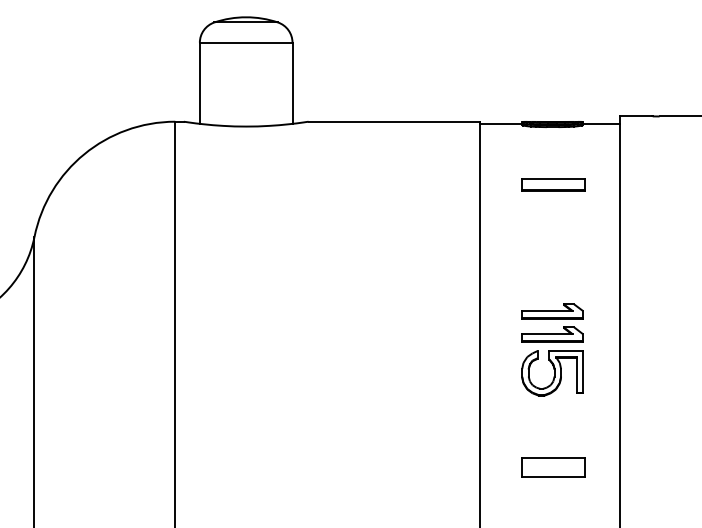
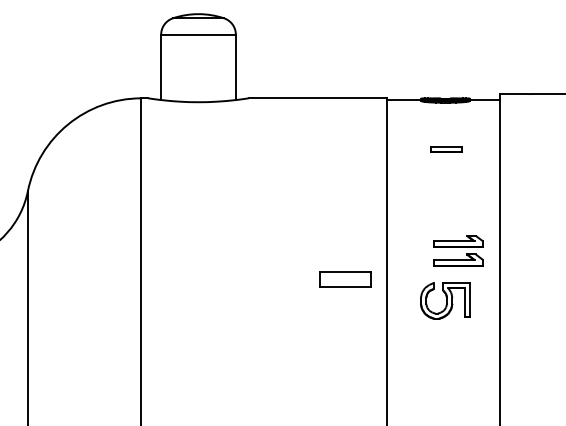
part: (553, 184) -> (446, 148), size x0.6
part: (552, 322) -> (458, 250), moved
part: (553, 467) -> (345, 279), moved

